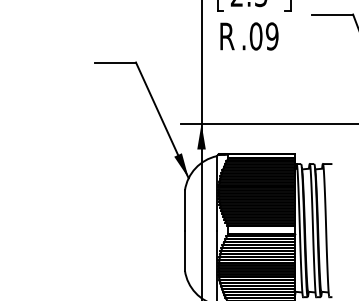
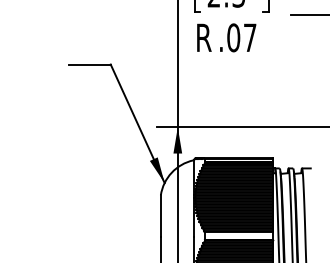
text: (271, 36) -> (249, 37), .09 -> .07

